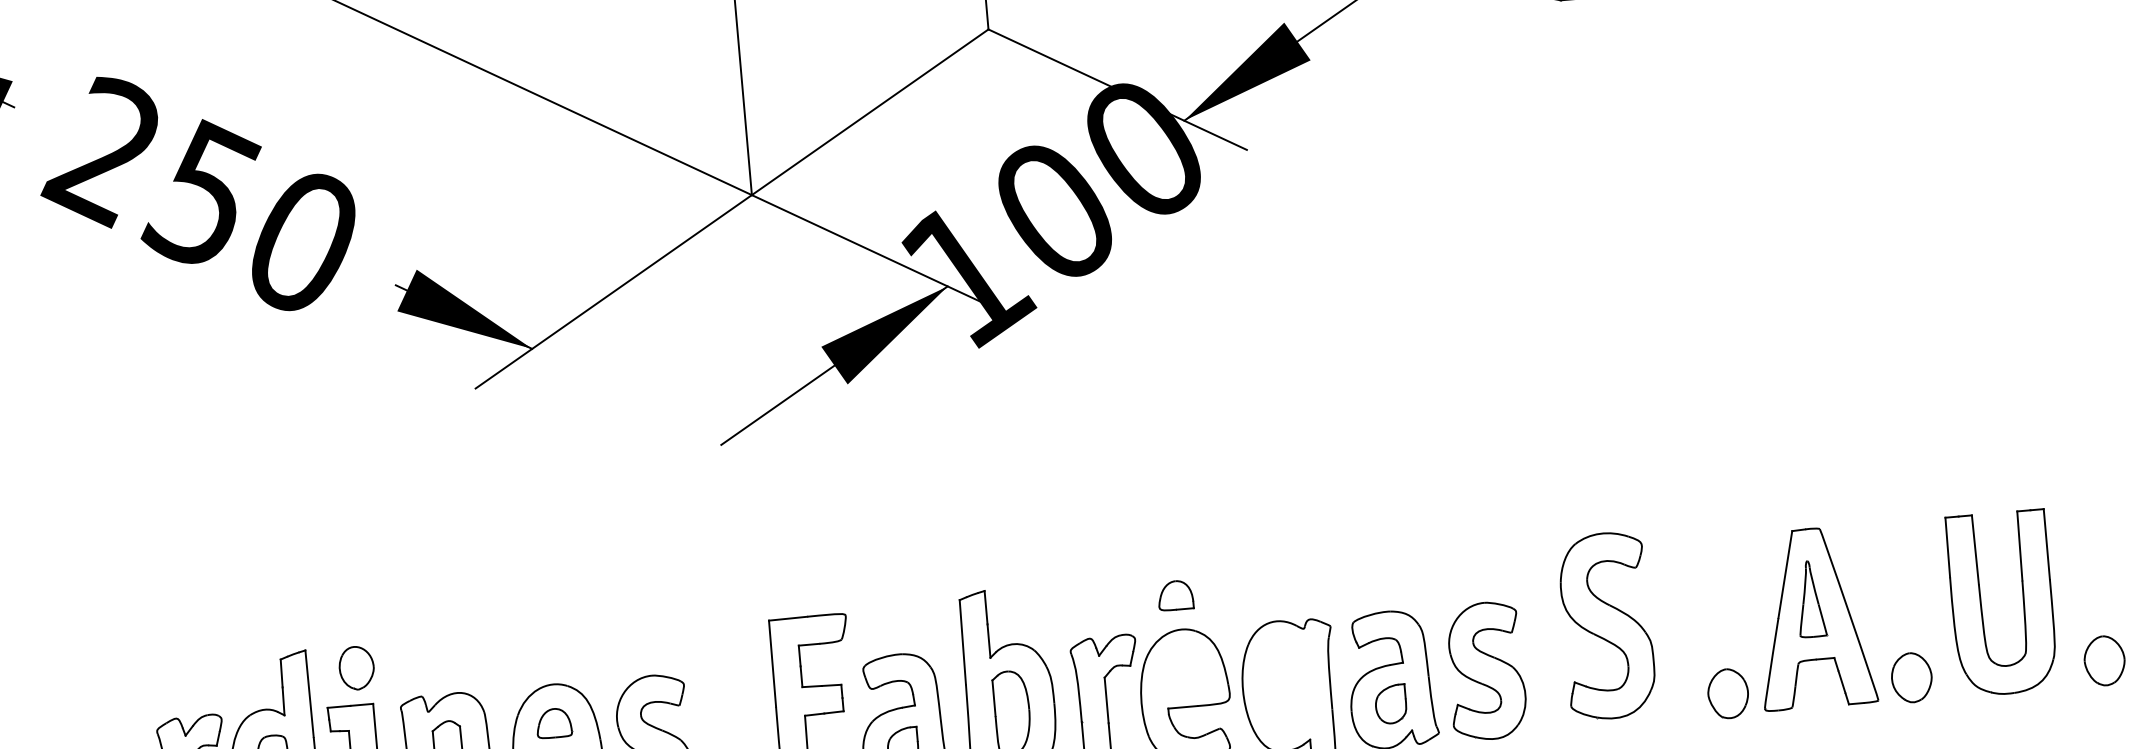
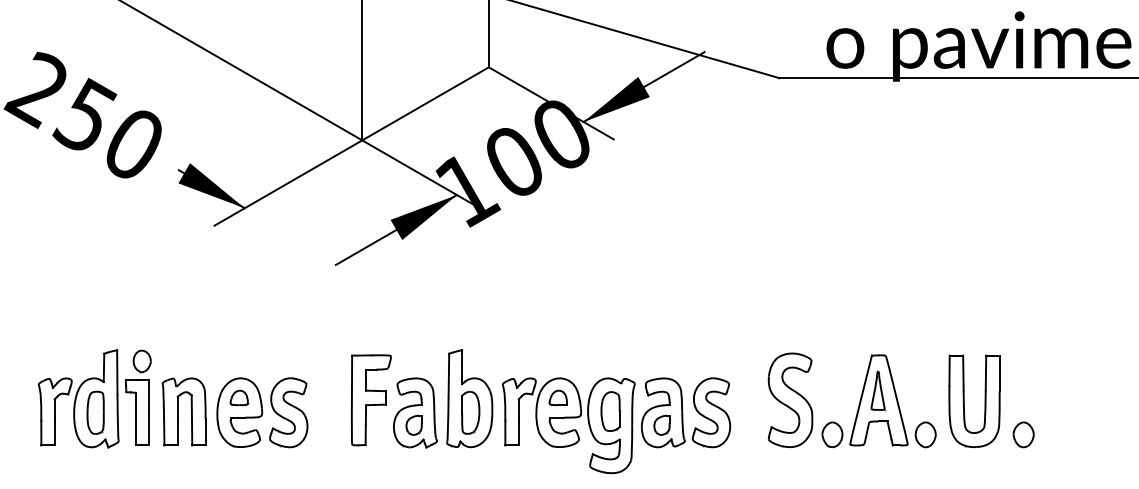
part: (1174, 594) -> (557, 397), moved
part: (1607, 624) -> (790, 399), moved
part: (1287, 686) -> (610, 411), added

